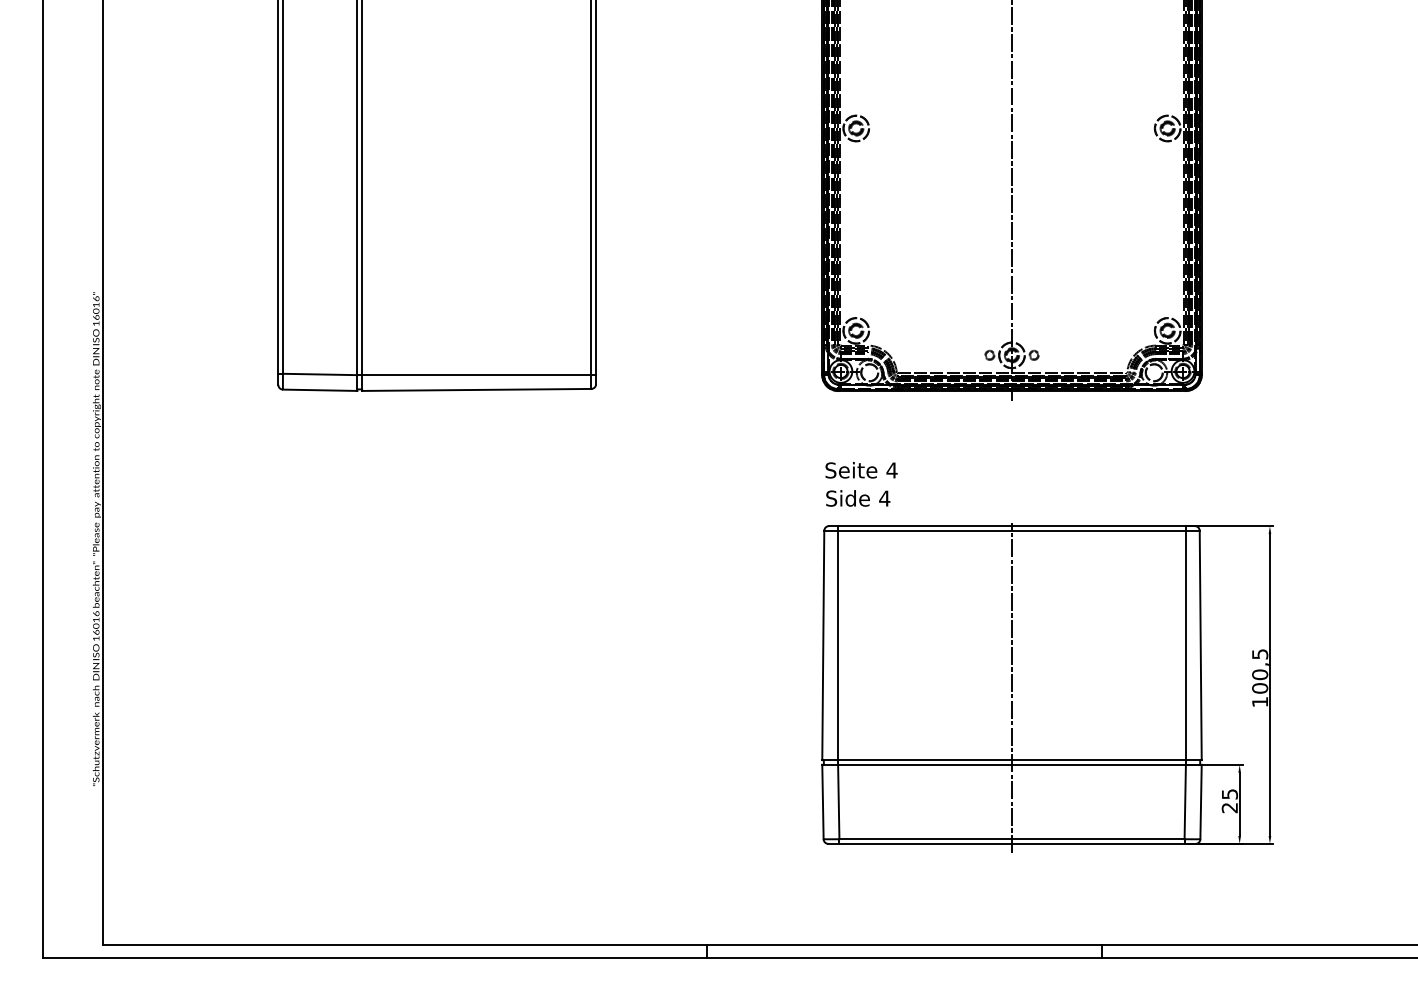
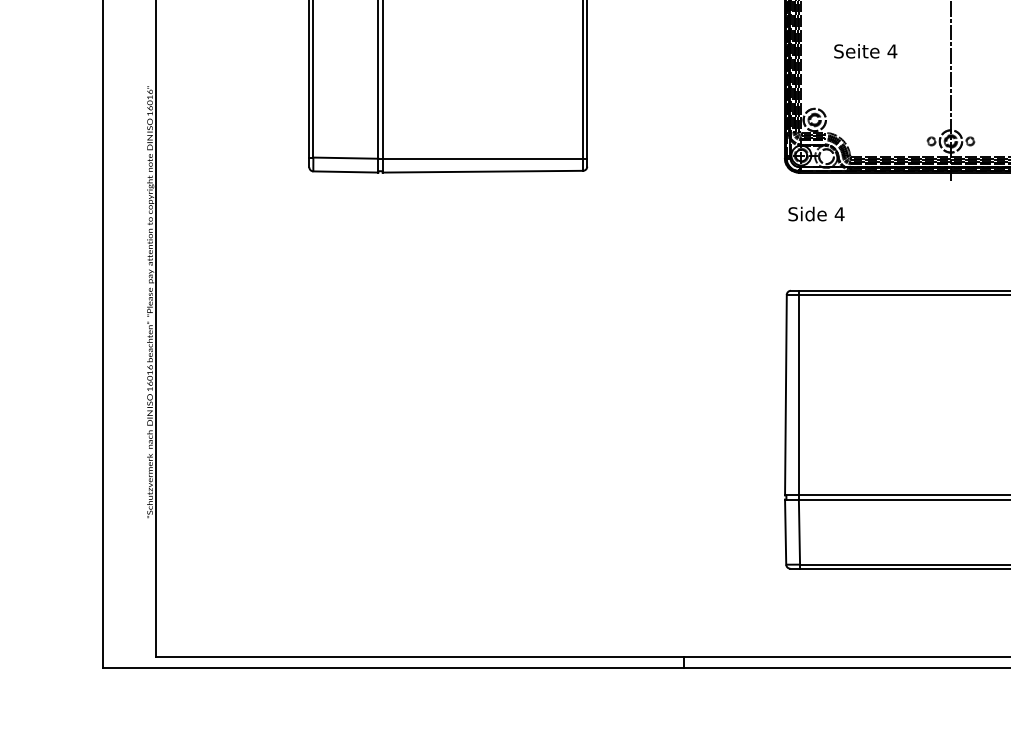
text: (861, 470) -> (865, 51), moved
text: (858, 498) -> (816, 214), moved
line: (1012, 687) -> (951, 431), removed

